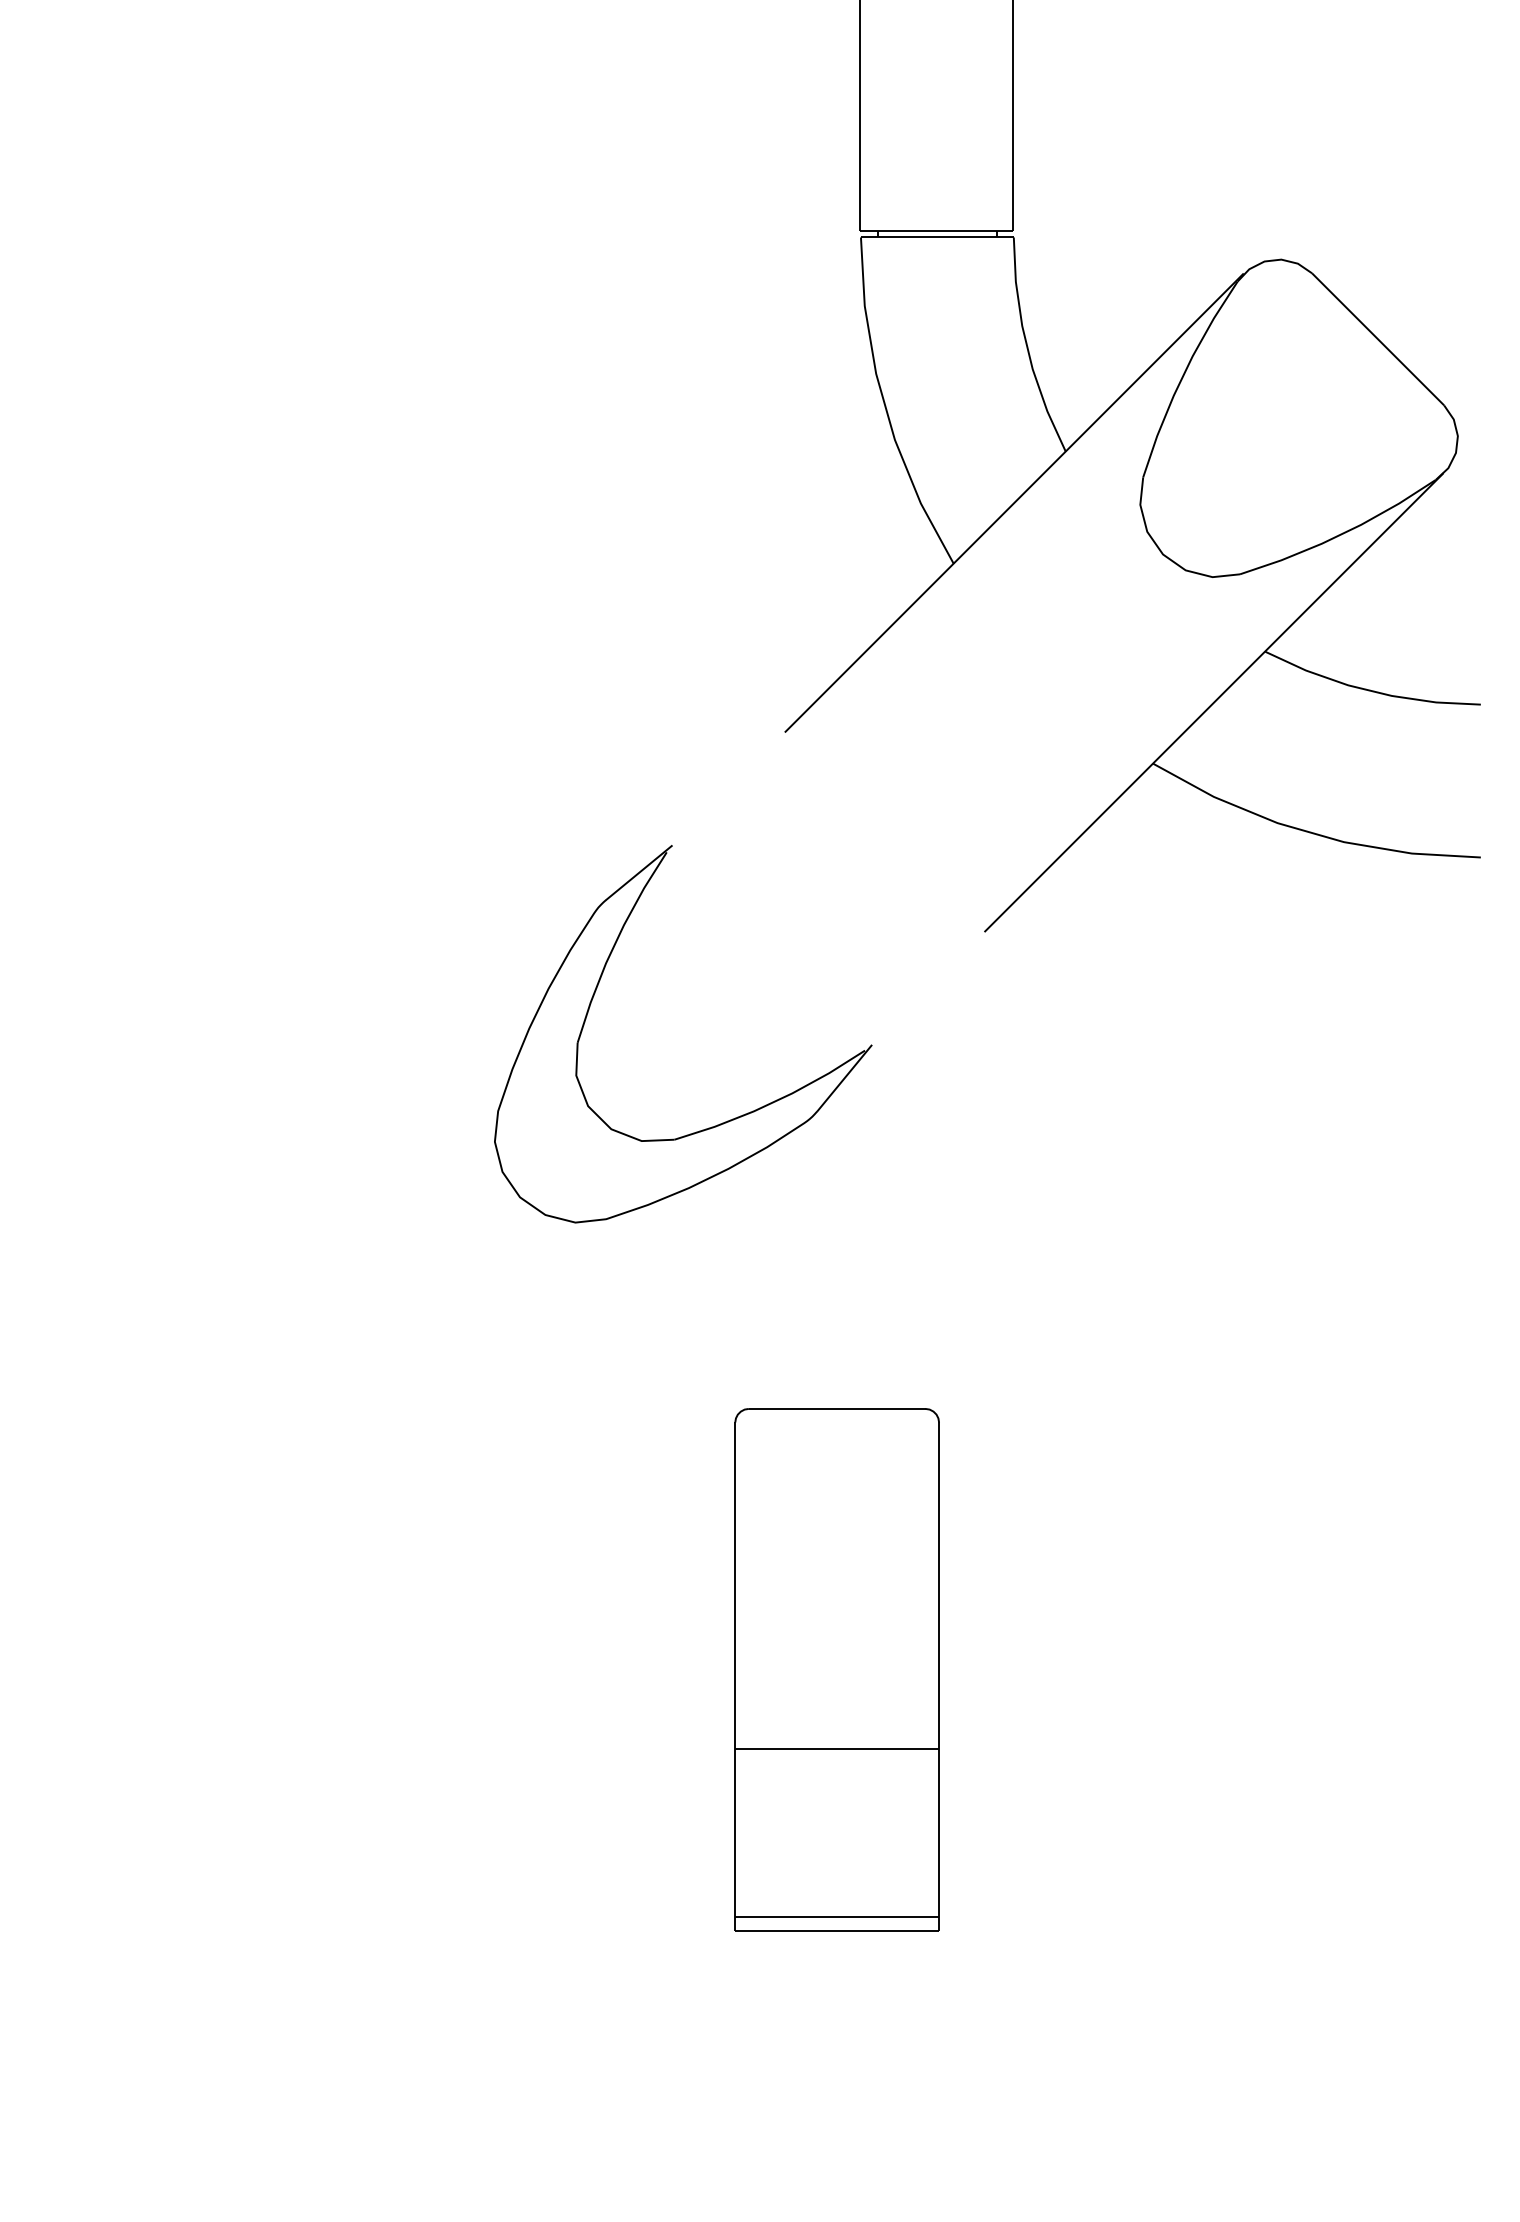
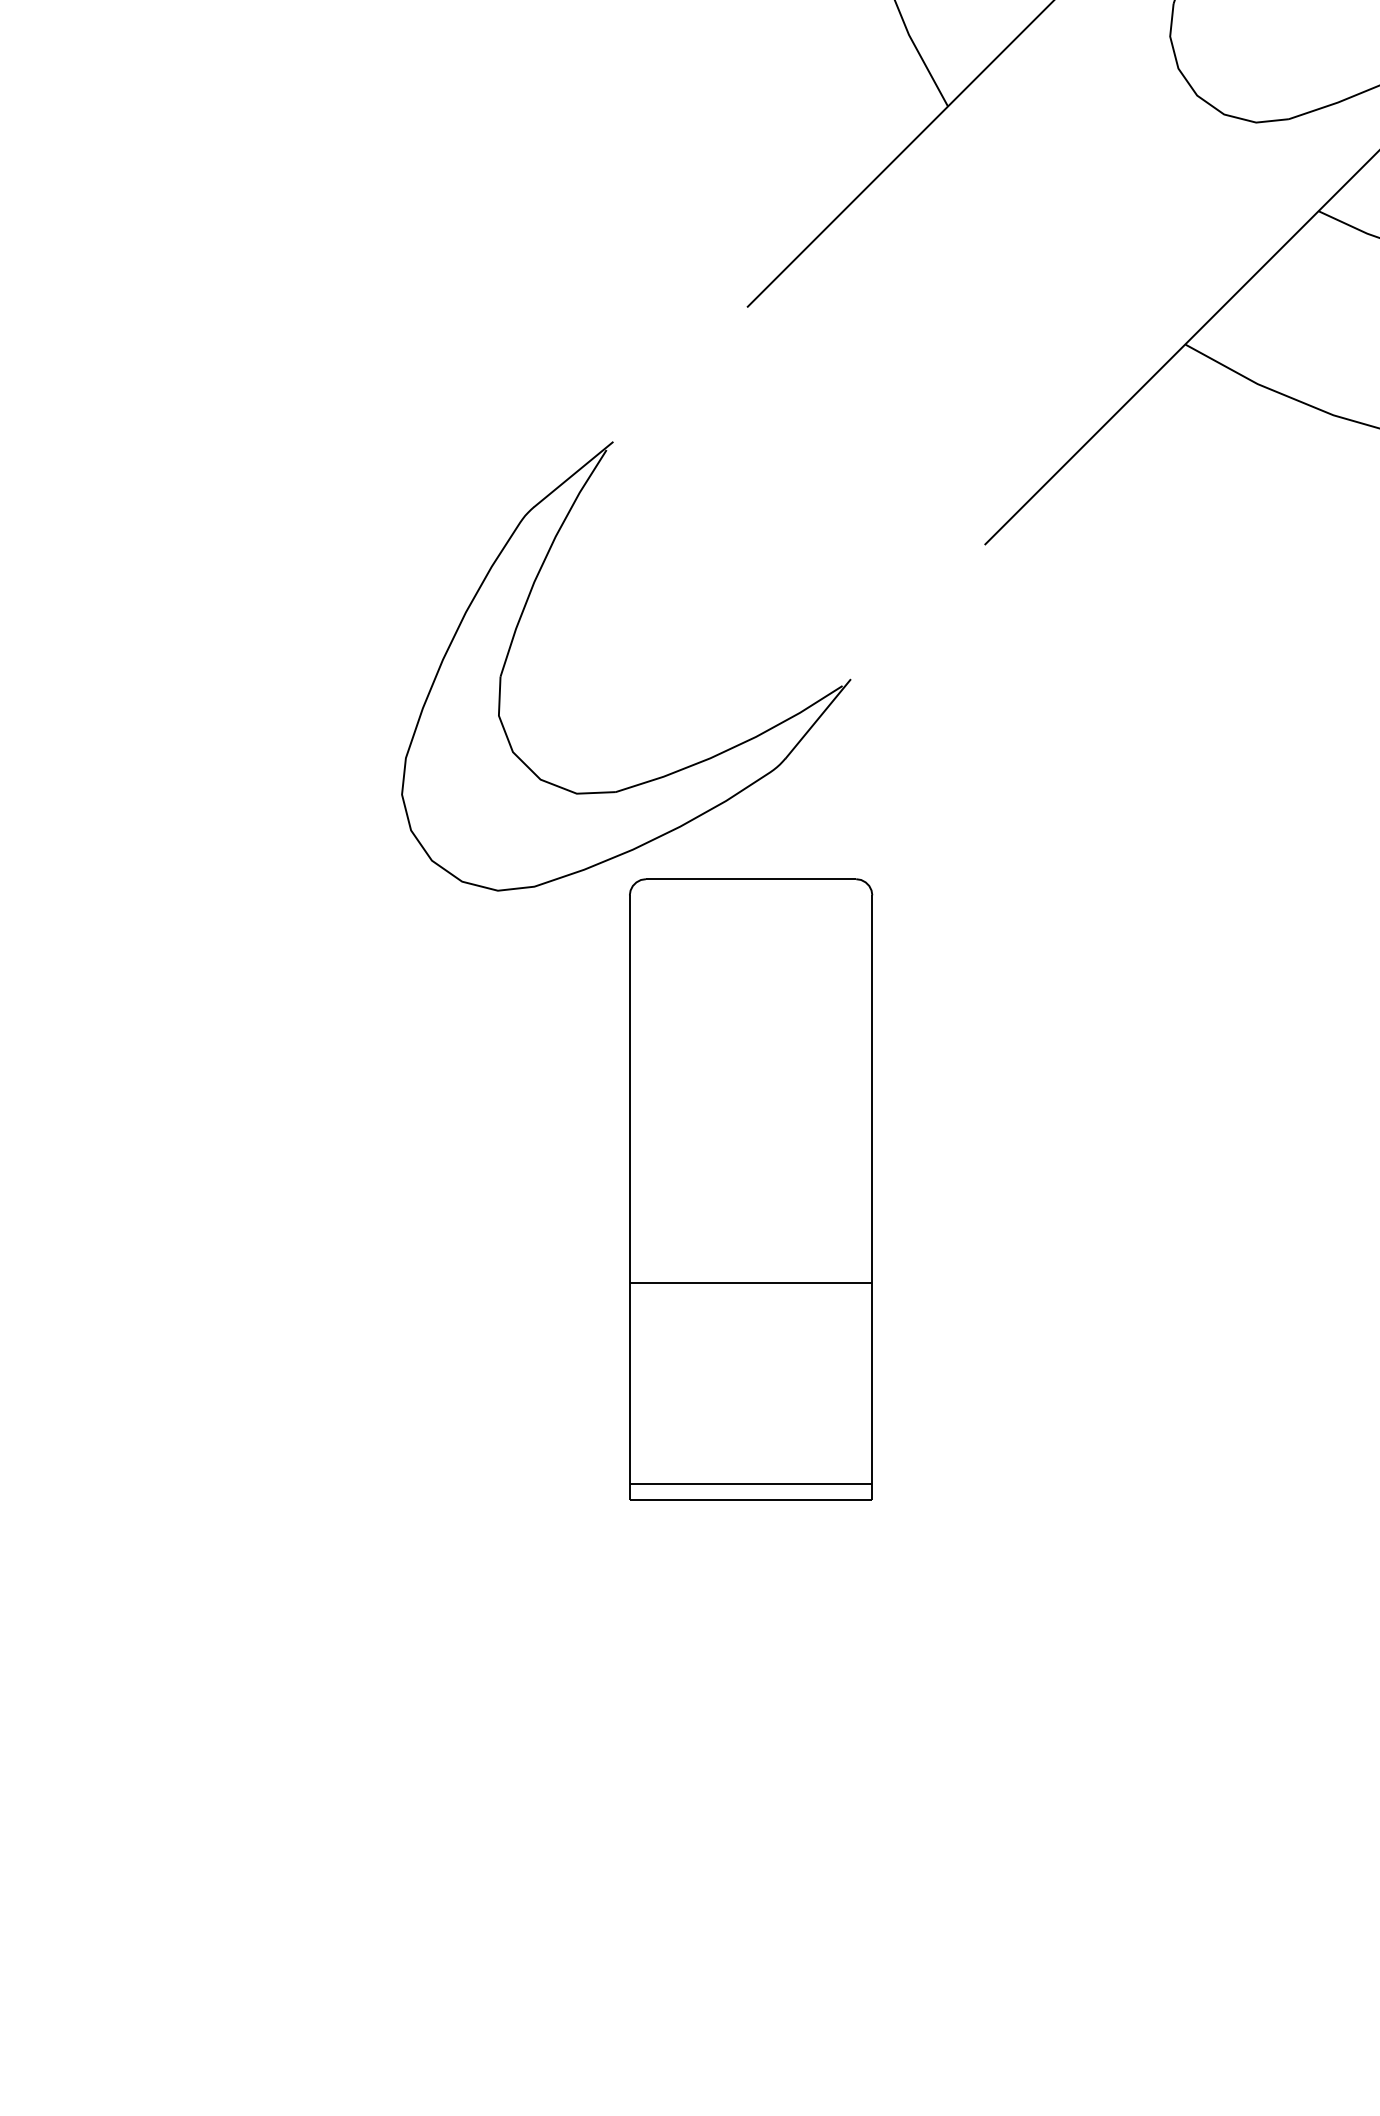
part: (836, 1669) -> (750, 1189), moved

